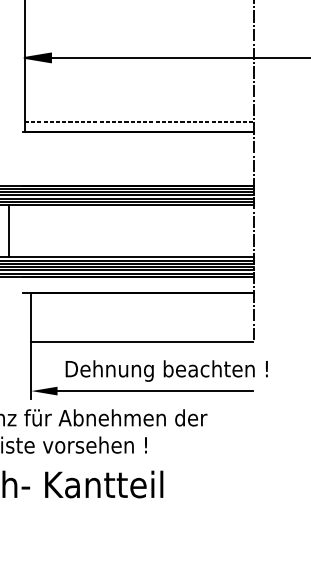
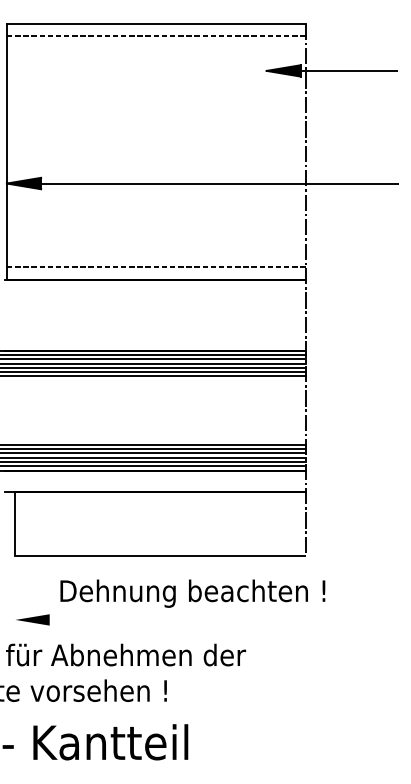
line: (31, 370) -> (15, 593), removed
line: (155, 390) -> (177, 619), removed

